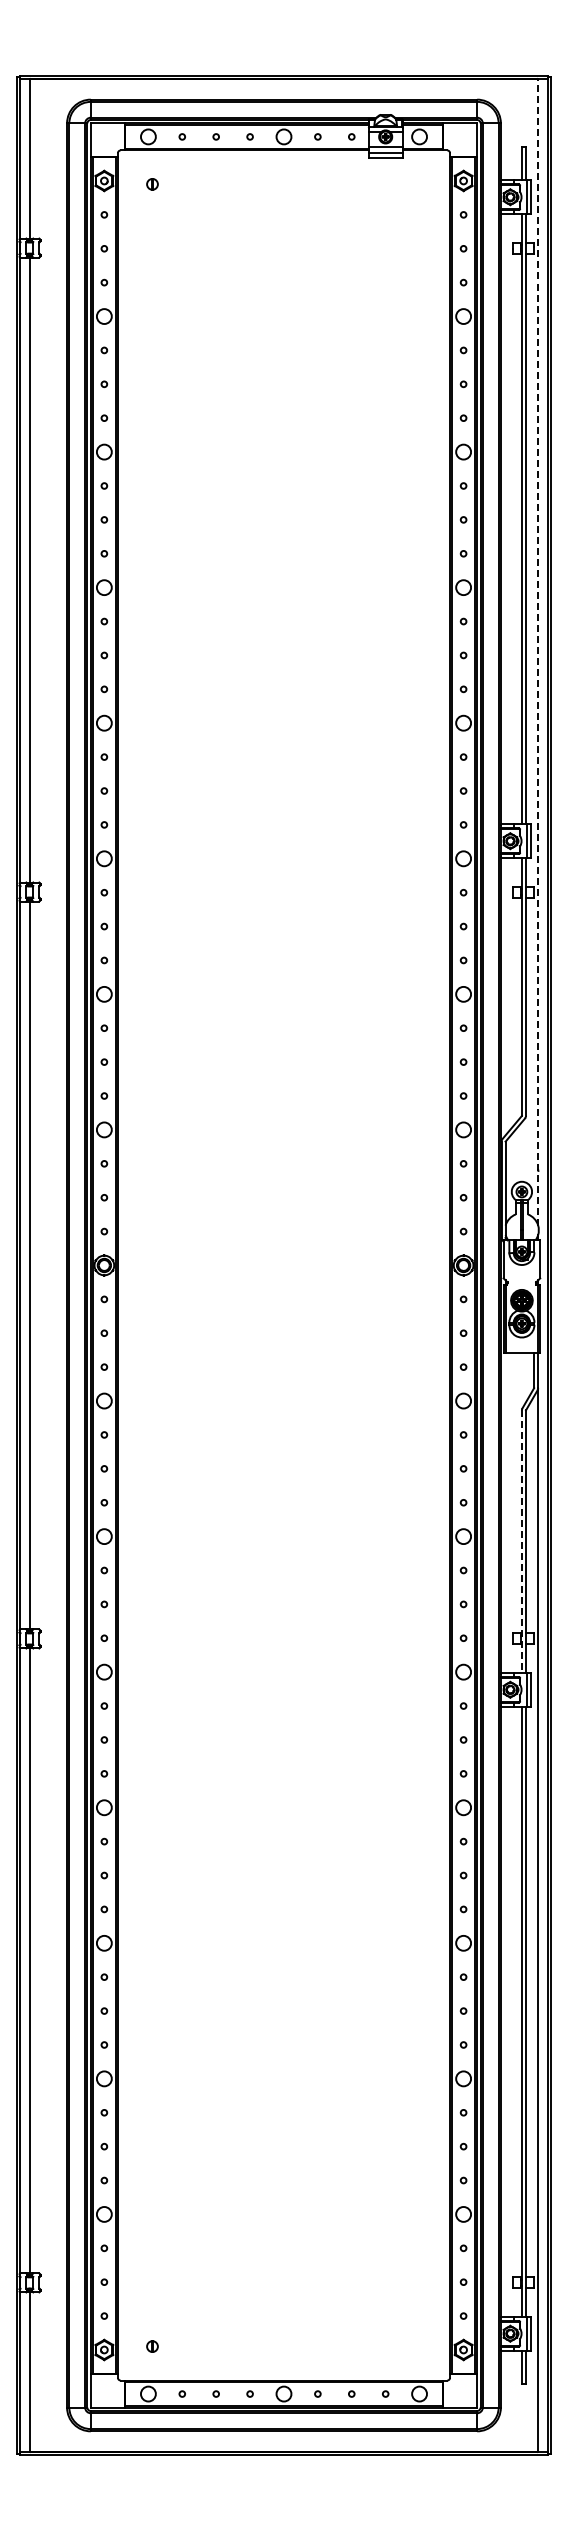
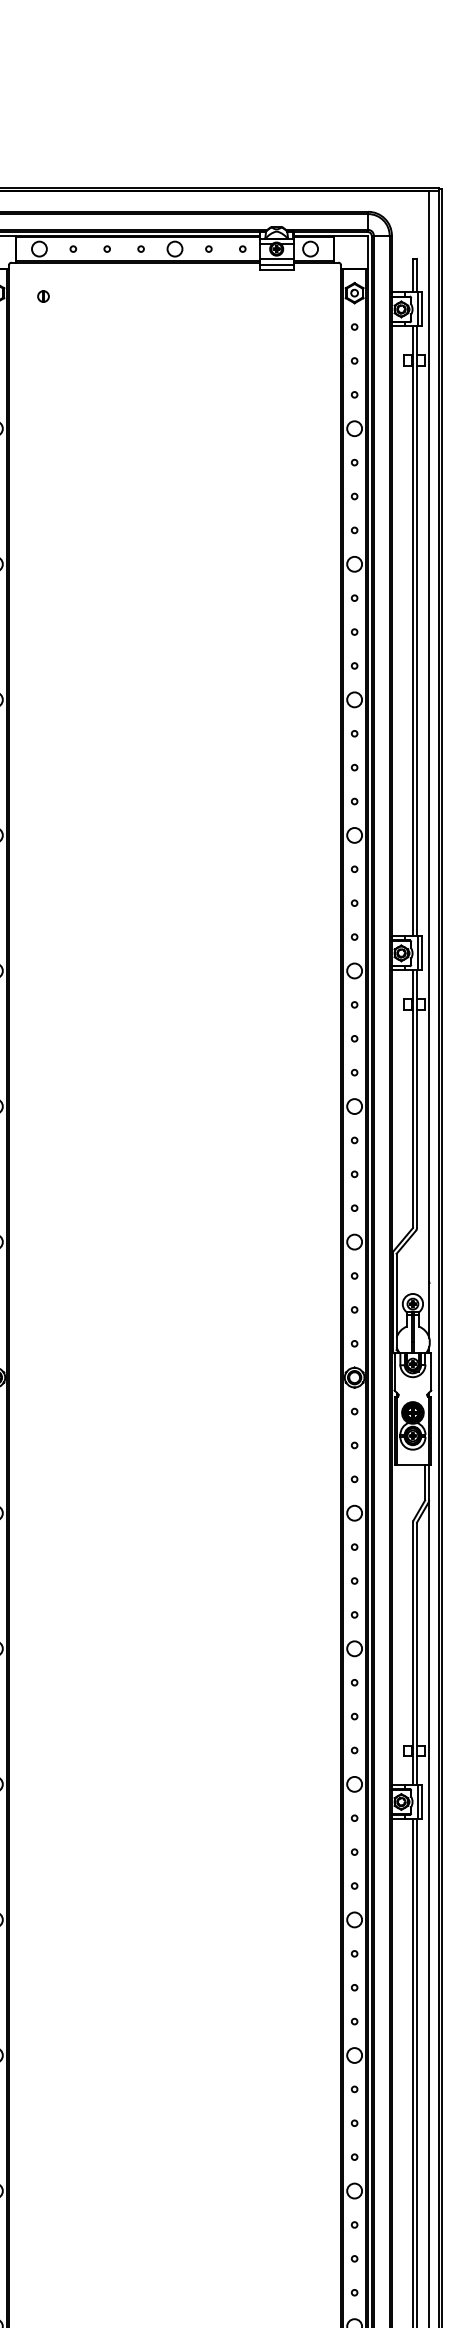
line: (538, 651) -> (429, 763), dashed -> solid
line: (521, 1542) -> (412, 1654), dashed -> solid

